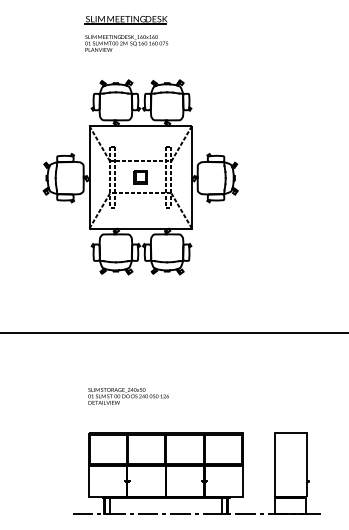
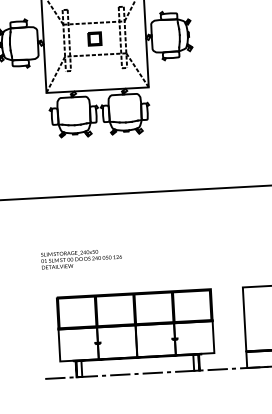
text: (128, 396) -> (81, 259), moved

